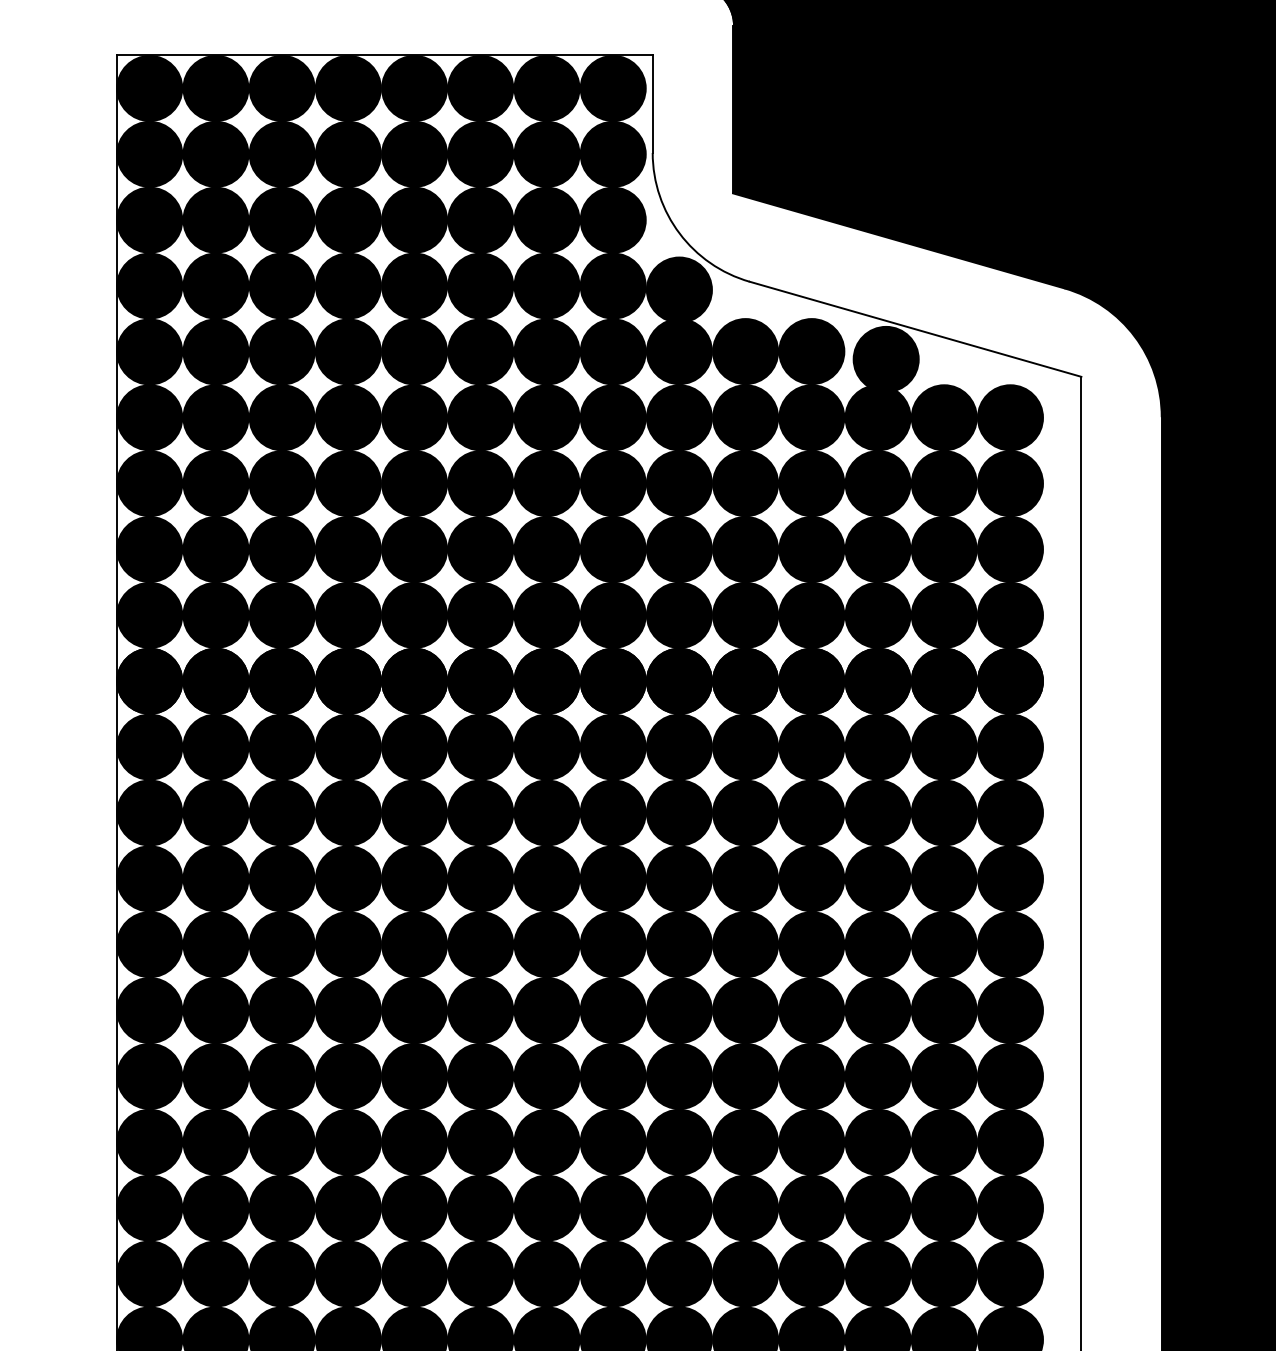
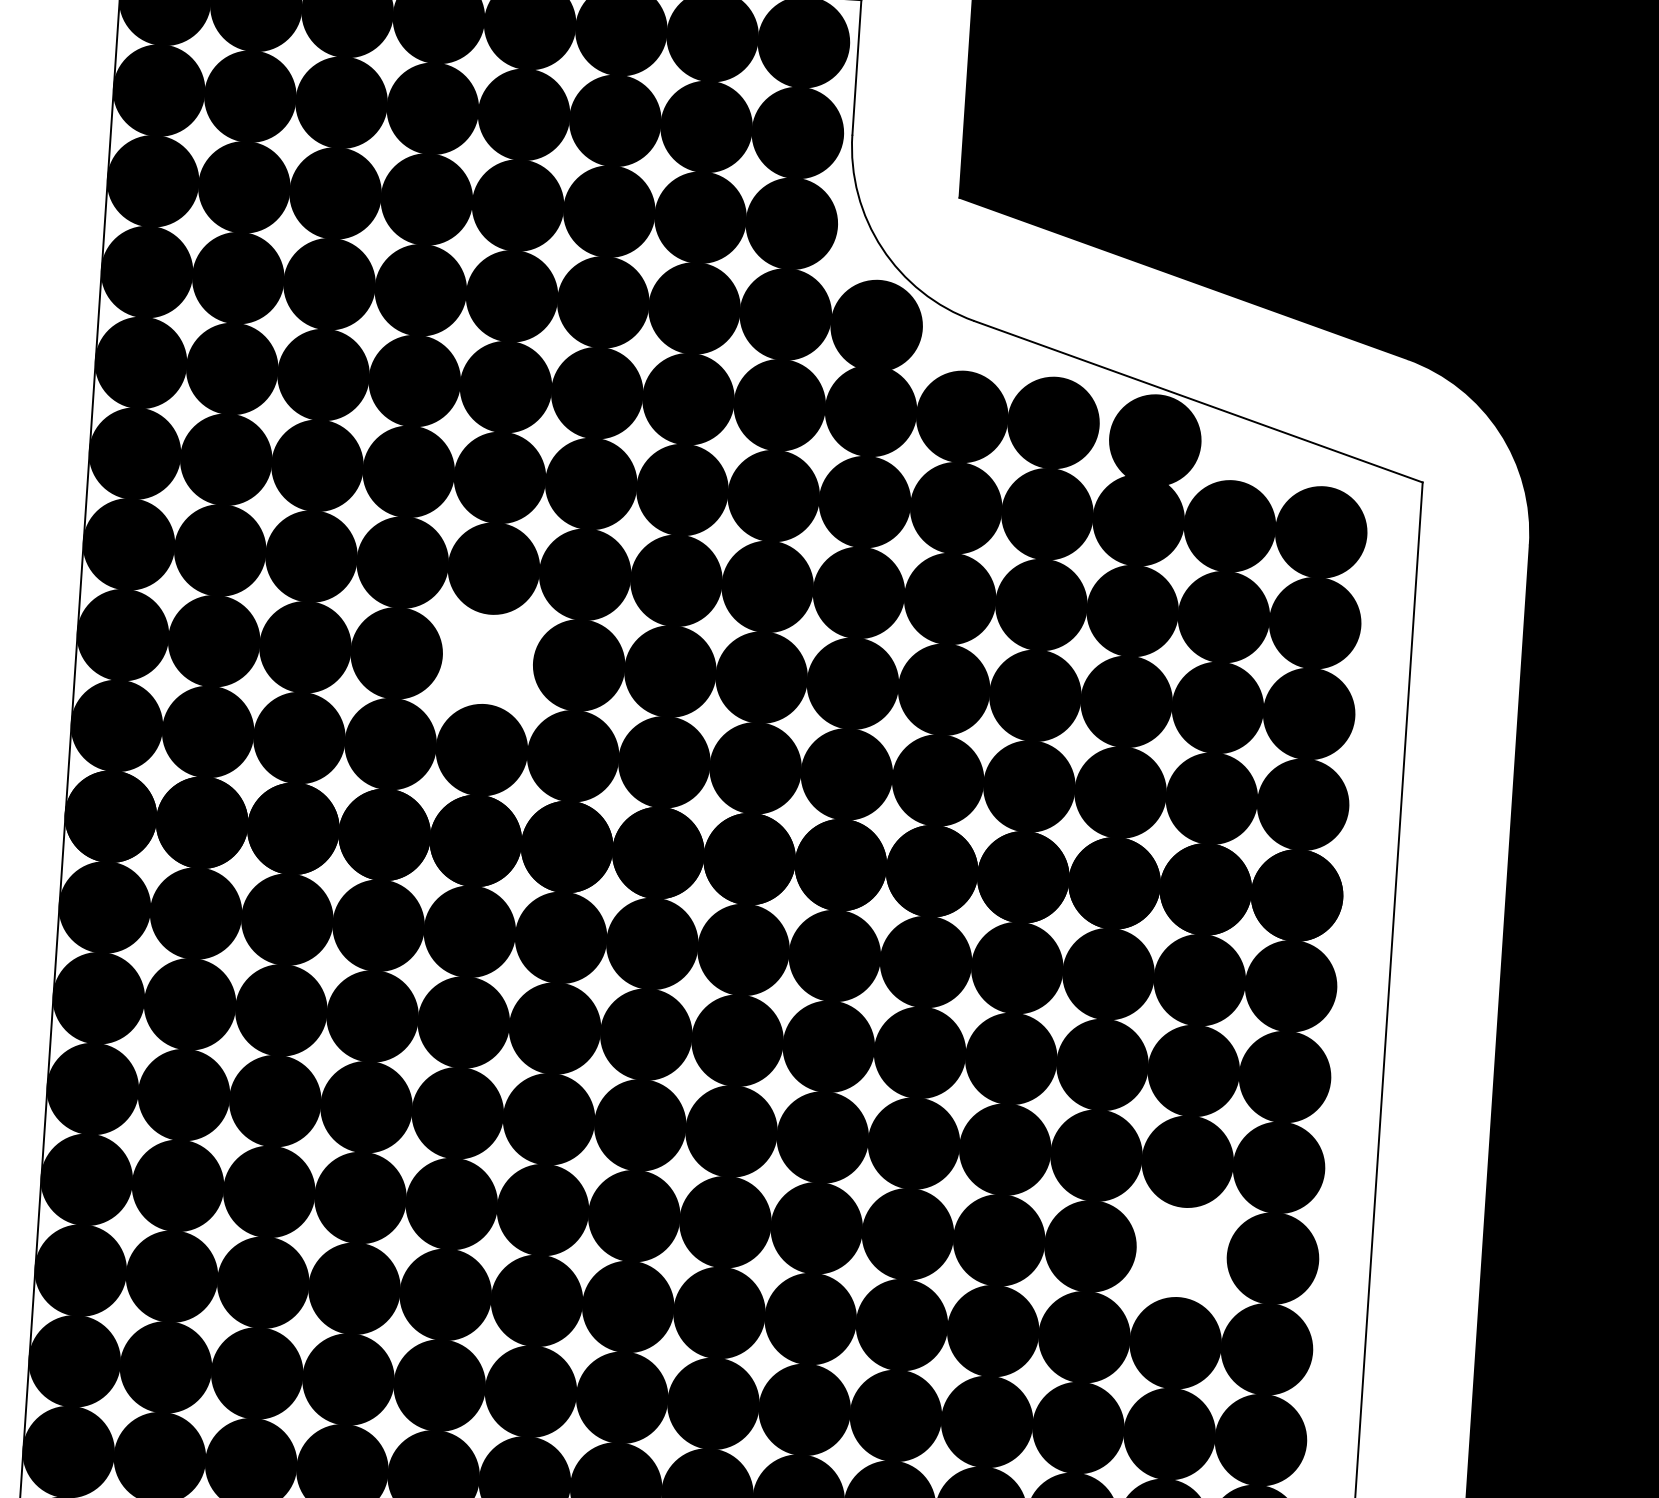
fill: (414, 549) -> (487, 659), removed
fill: (943, 944) -> (1180, 1252), removed

